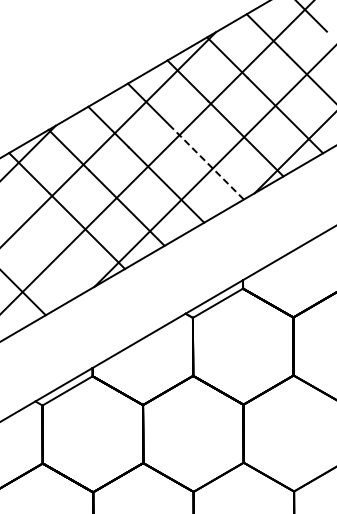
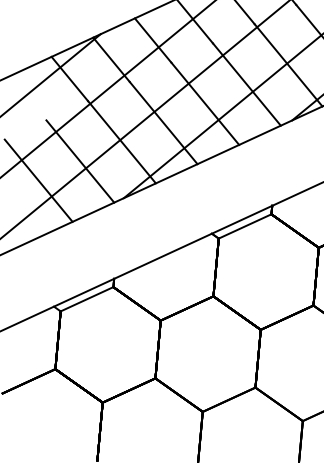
line: (205, 161) -> (246, 84), dashed -> solid
line: (47, 254) -> (80, 161), added

